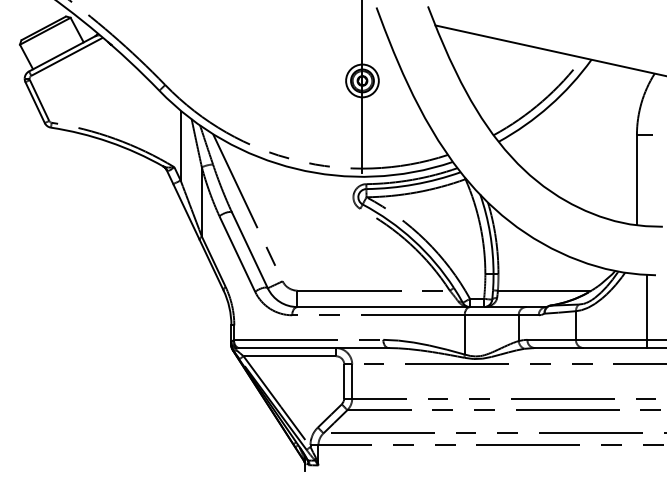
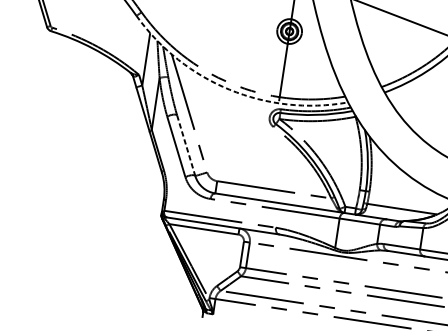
arc: (295, 168) -> (229, 89), solid -> dashed
line: (250, 250) -> (186, 145), solid -> dashed

